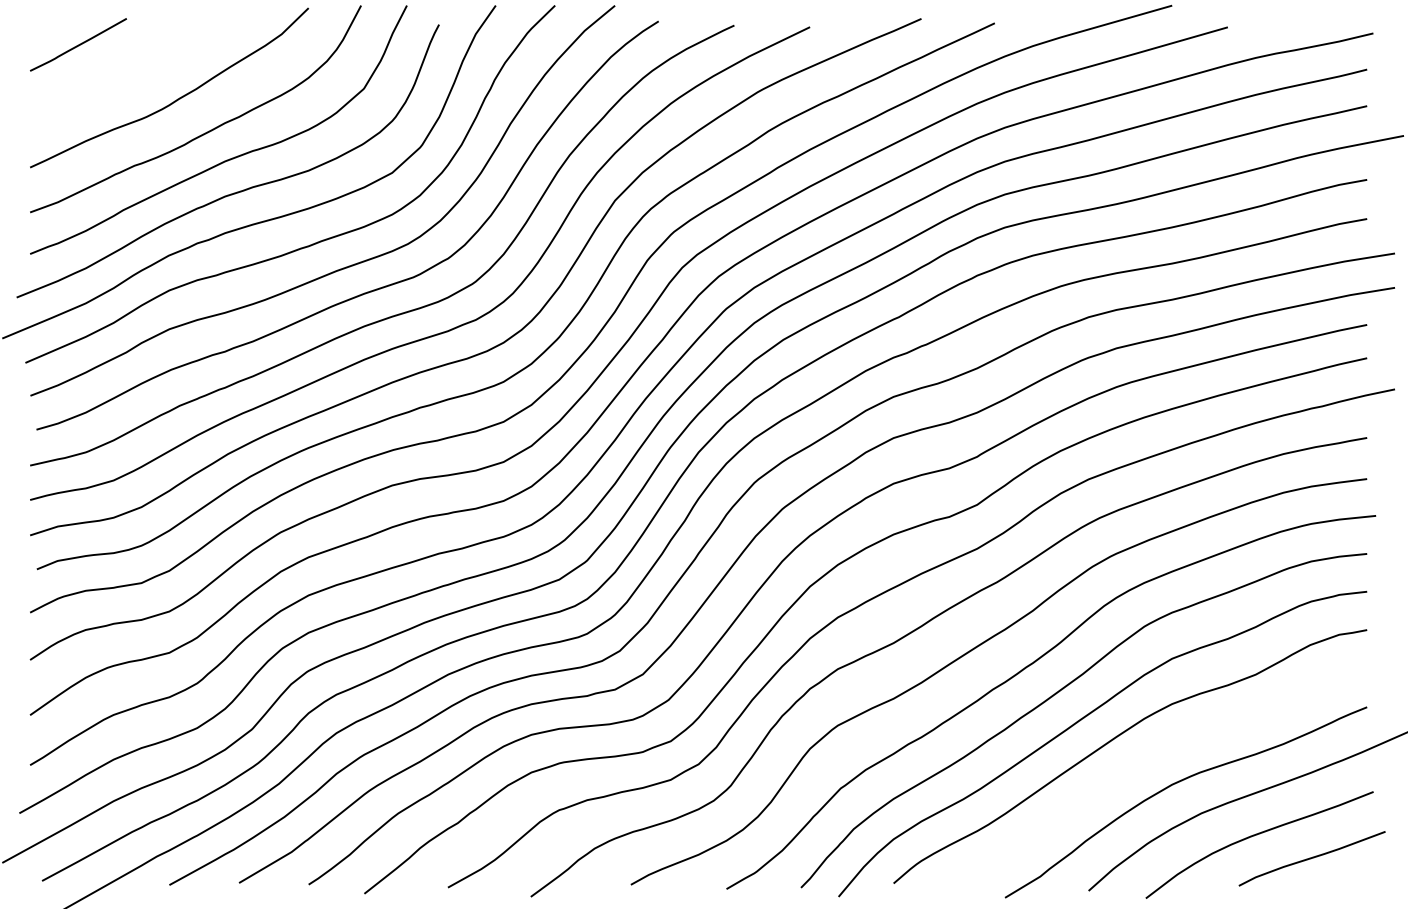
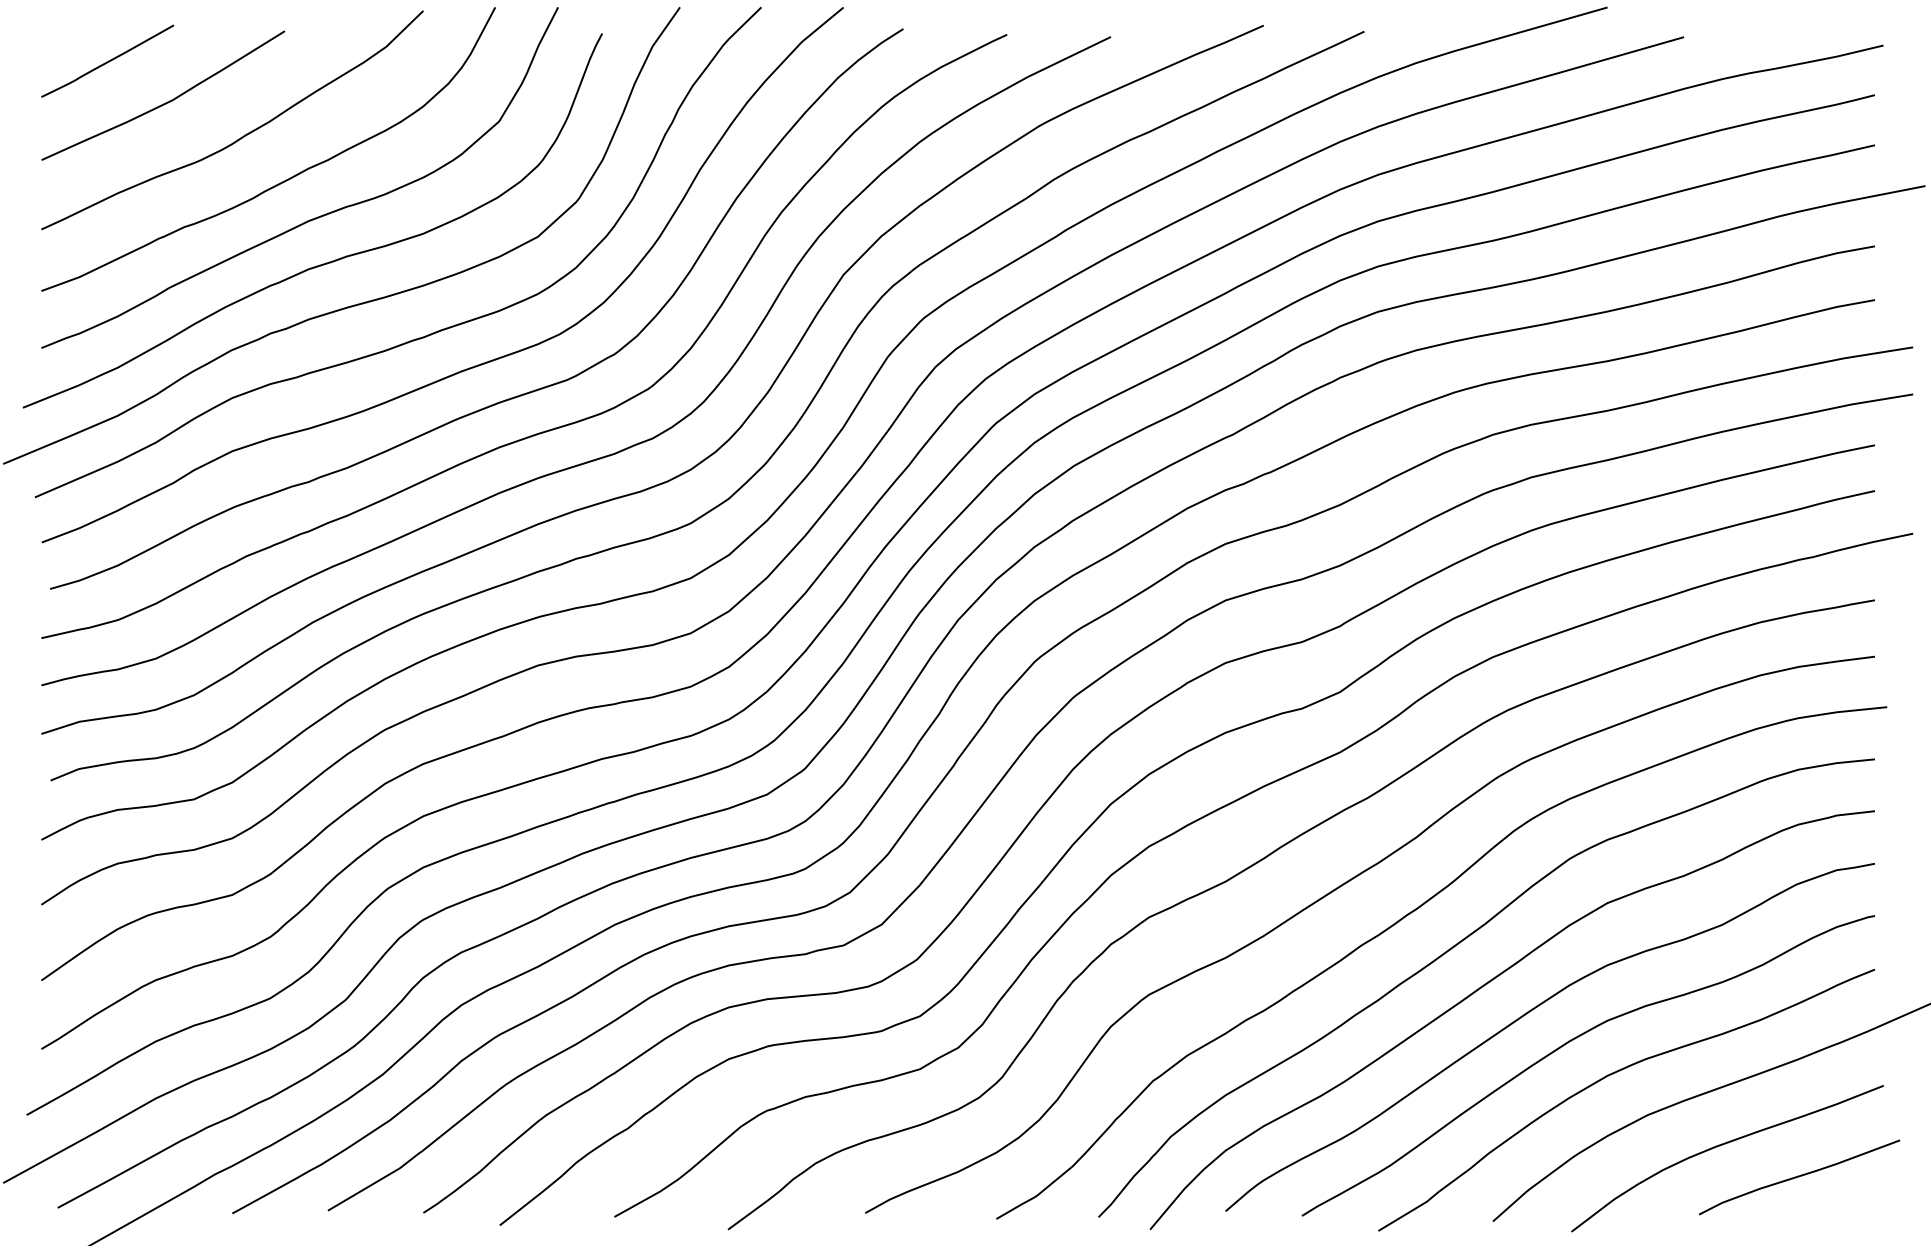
curve: (122, 74) -> (167, 101), added
curve: (1148, 758) -> (1575, 1039), added

